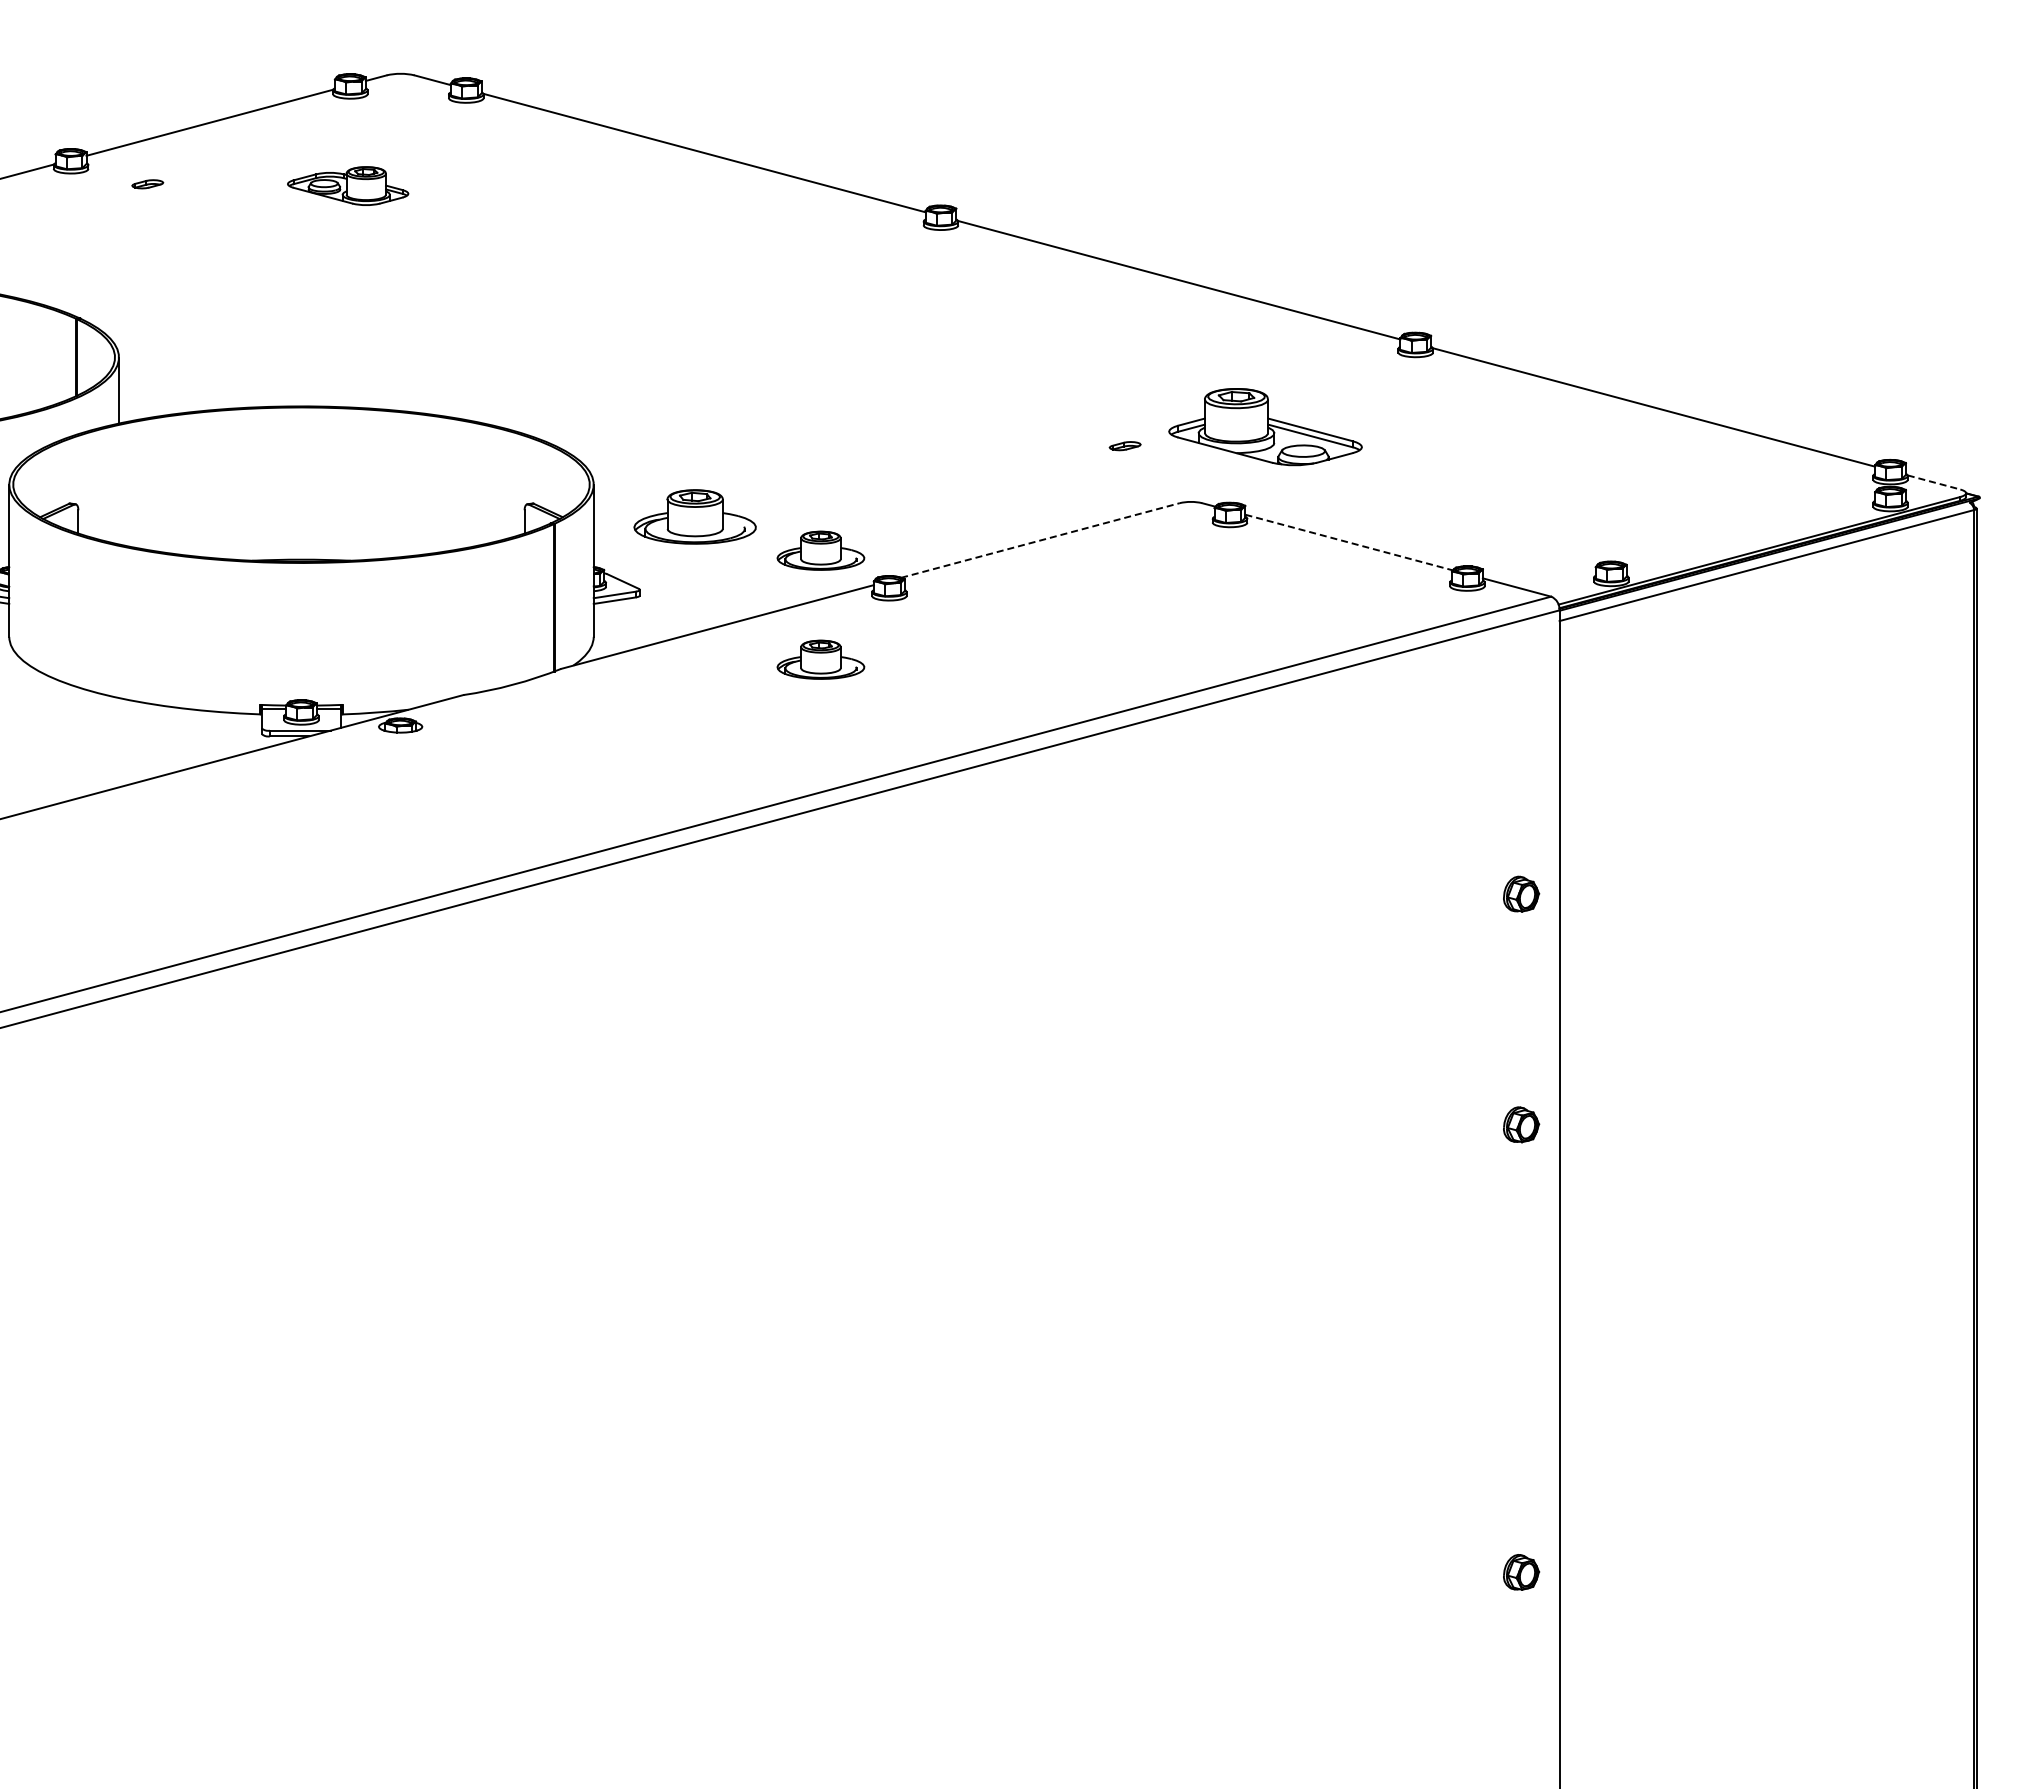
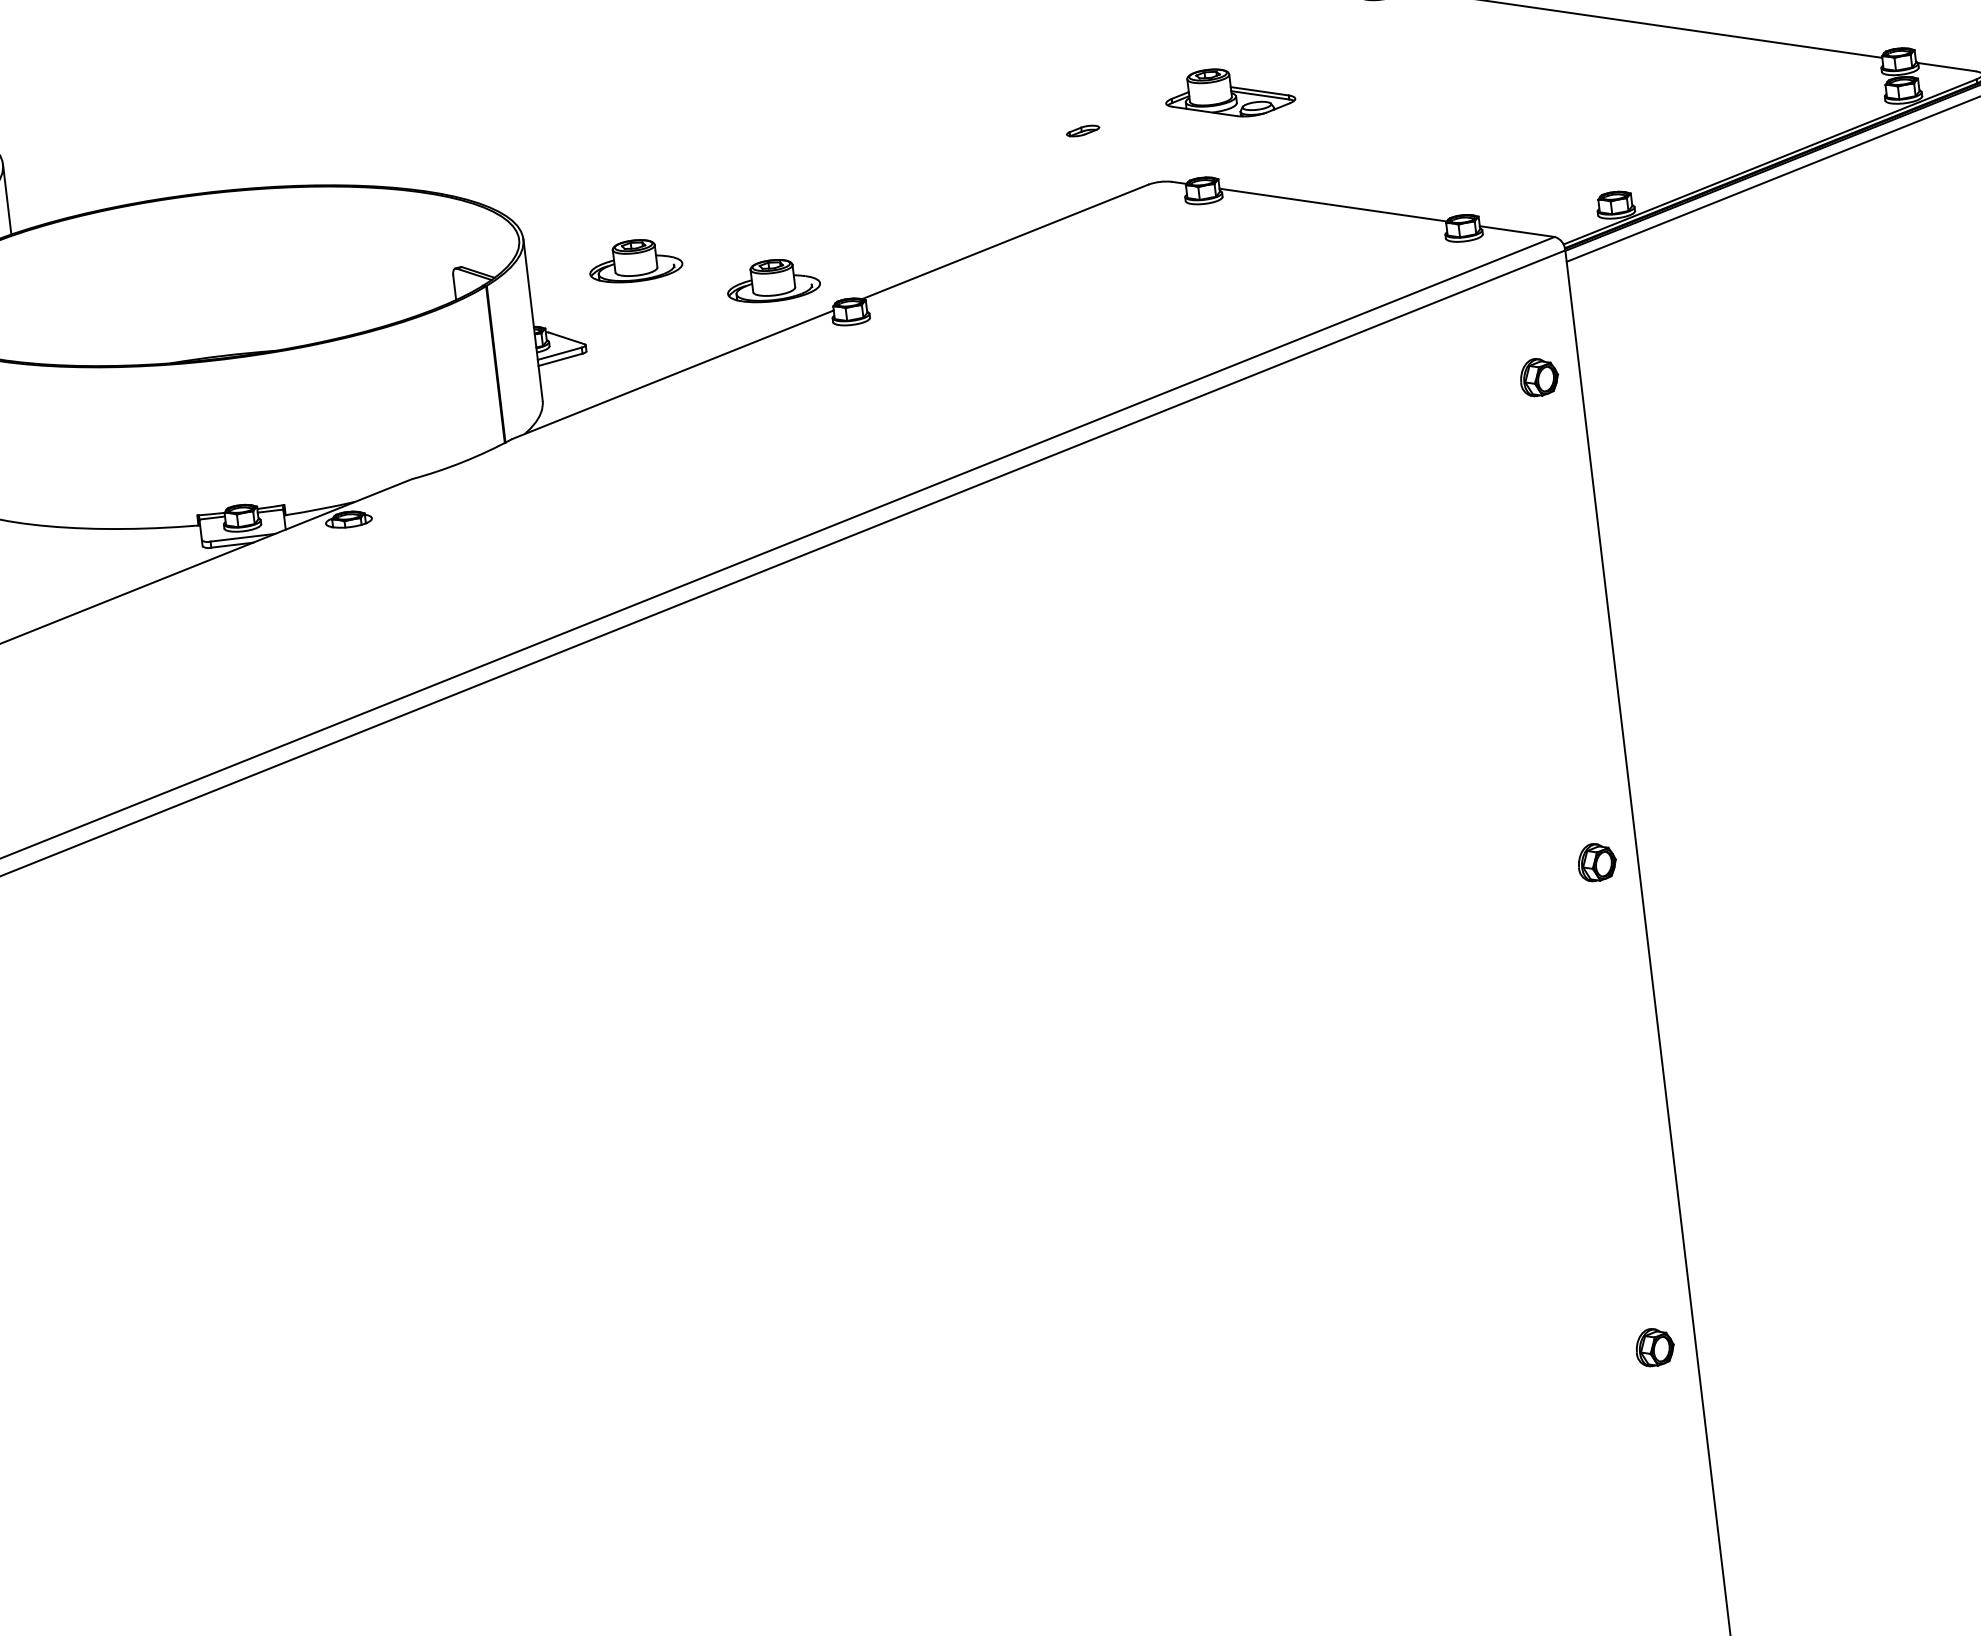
part: (1265, 426) -> (1229, 92), size x0.62
line: (1934, 482) -> (1947, 67), dashed -> solid
part: (695, 517) -> (635, 261), size x0.71
line: (1040, 540) -> (1005, 241), dashed -> solid
line: (1349, 542) -> (1333, 204), dashed -> solid
part: (820, 659) -> (786, 396), removed
part: (1521, 893) -> (1539, 376), moved
part: (1521, 1124) -> (1597, 861), moved
part: (1521, 1572) -> (1655, 1347), moved

